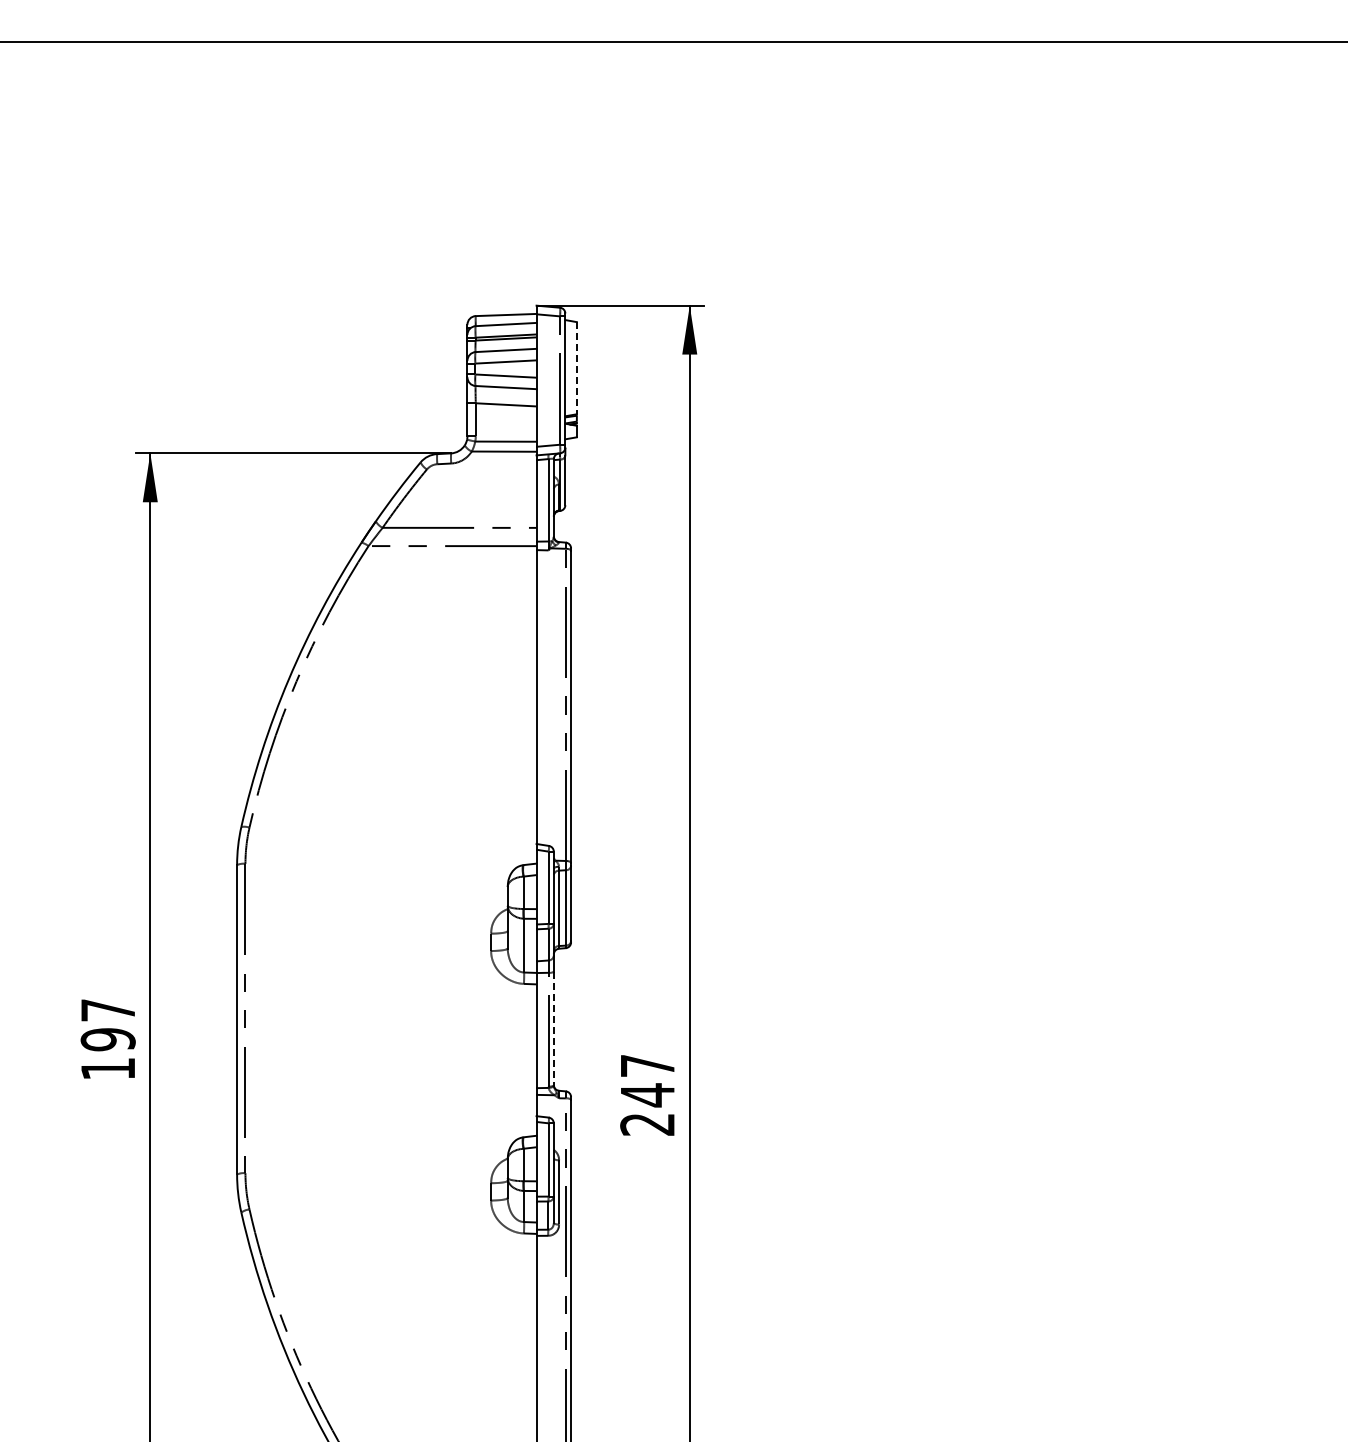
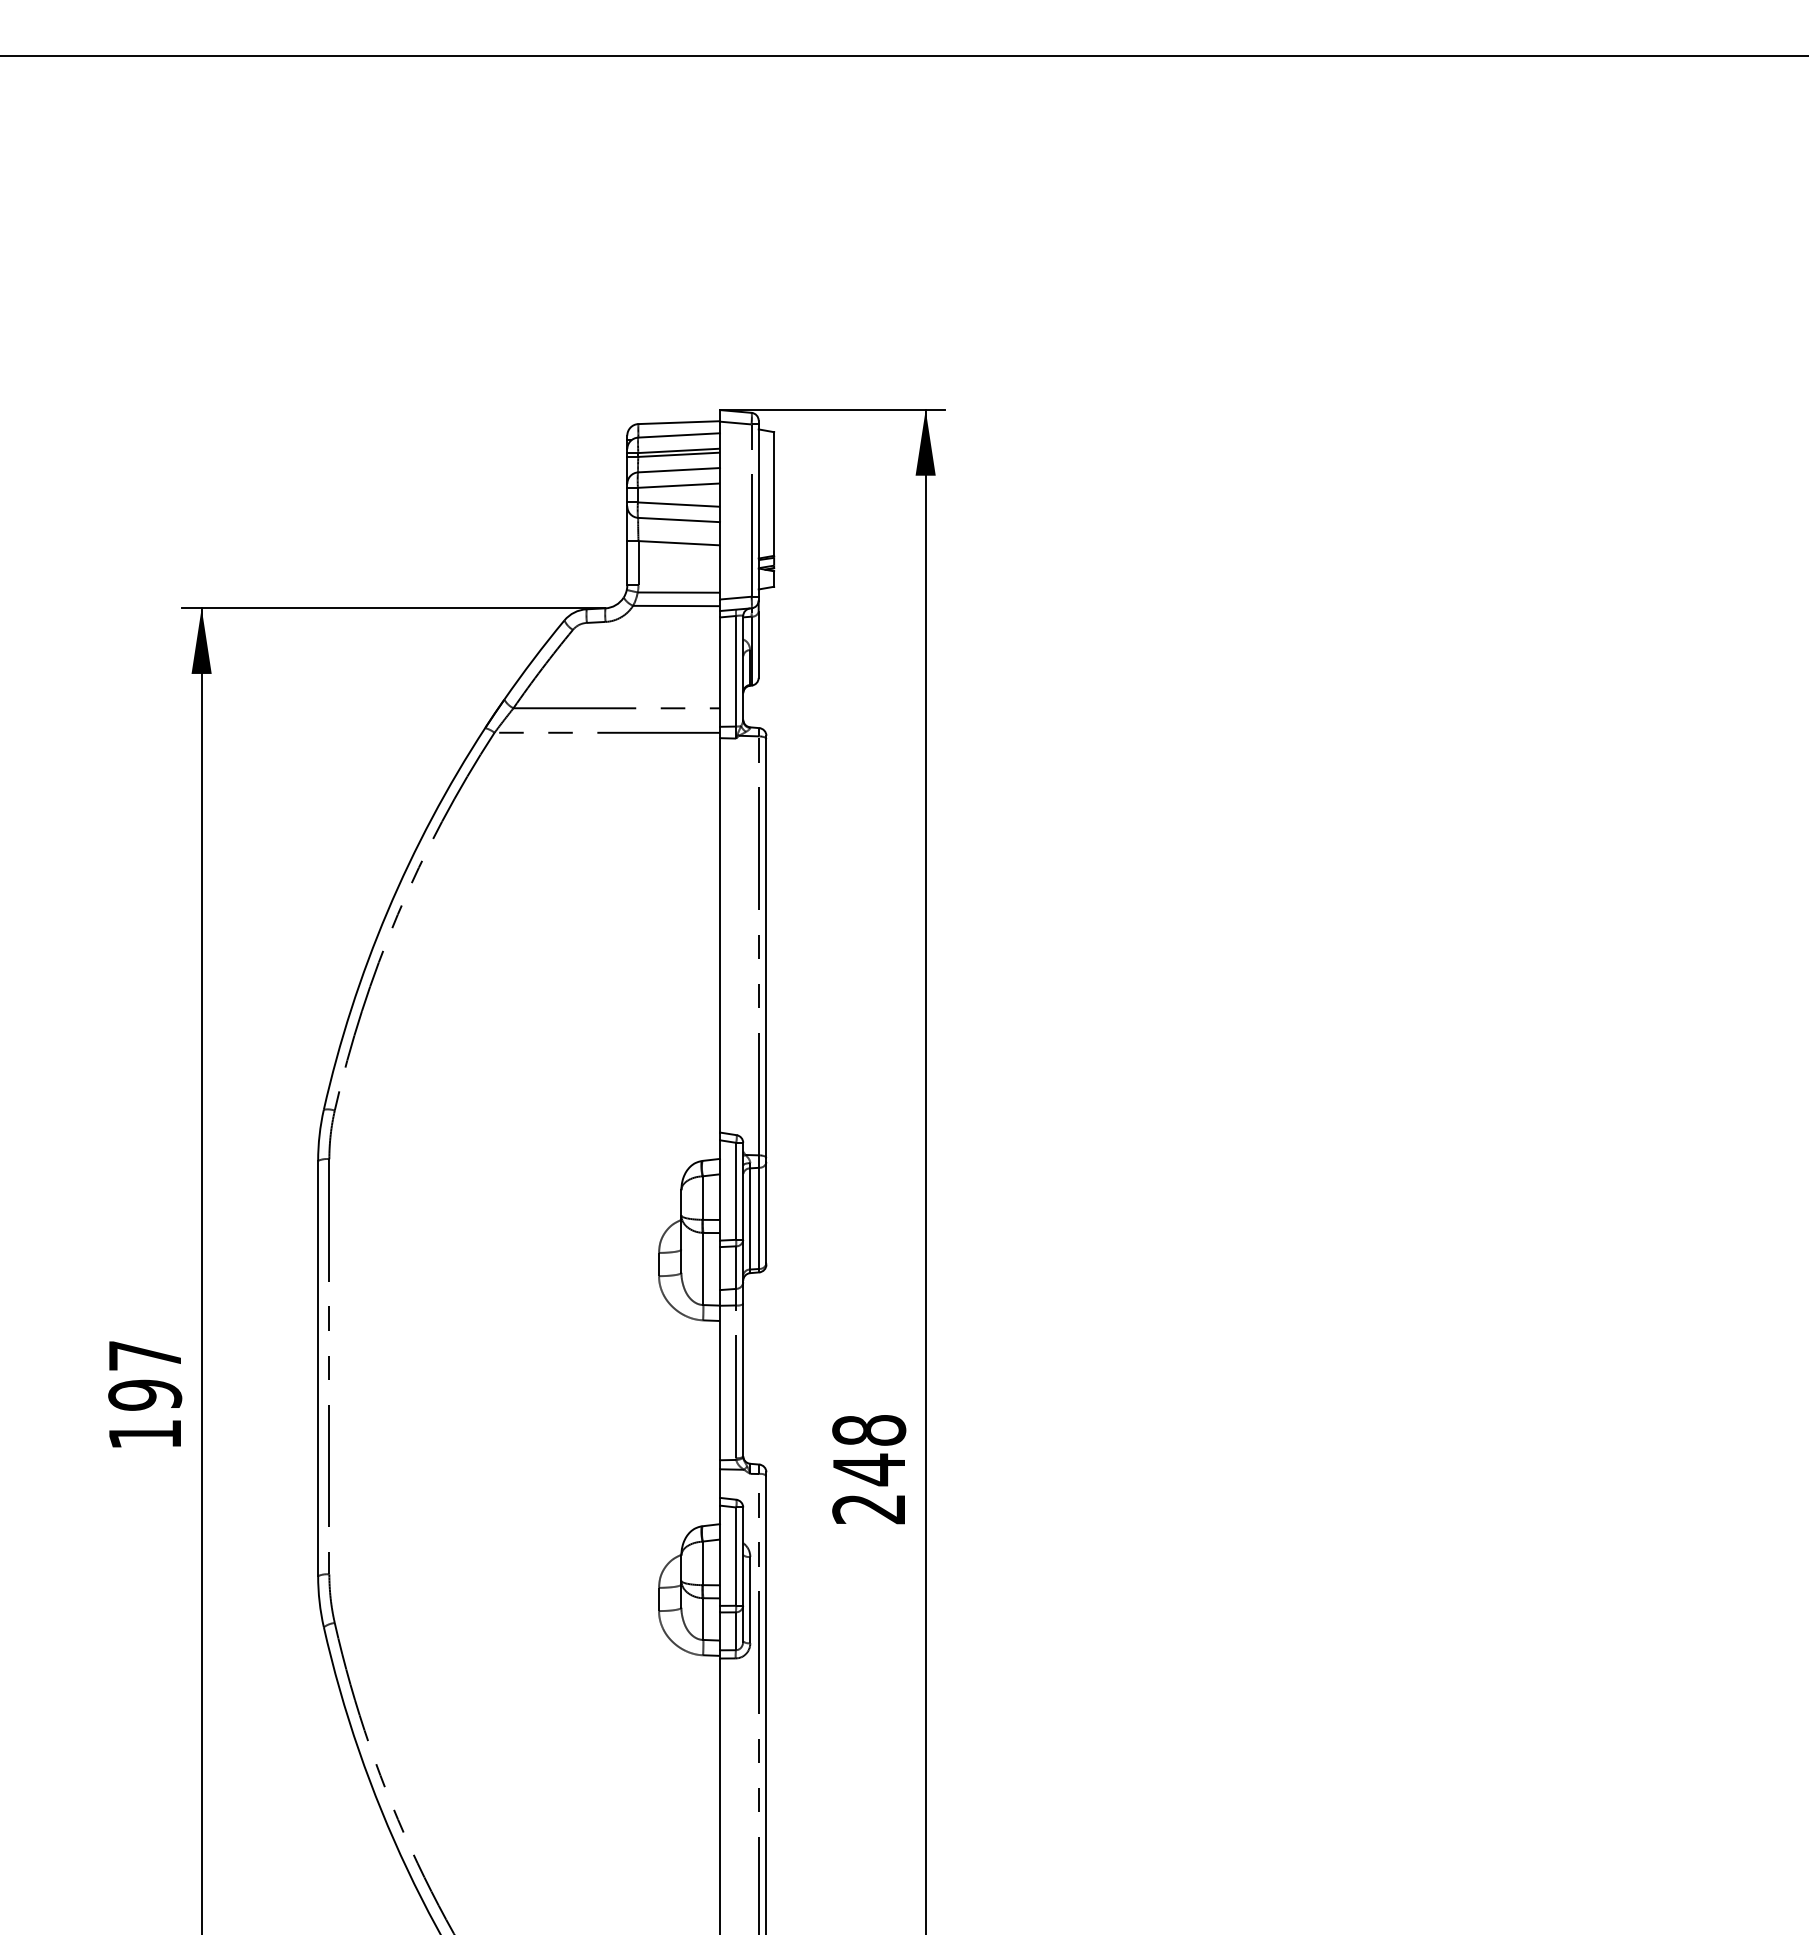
line: (576, 368) -> (773, 494), dashed -> solid
line: (553, 1028) -> (742, 1380), dashed -> solid
text: (647, 1065) -> (868, 1429), 247 -> 248

